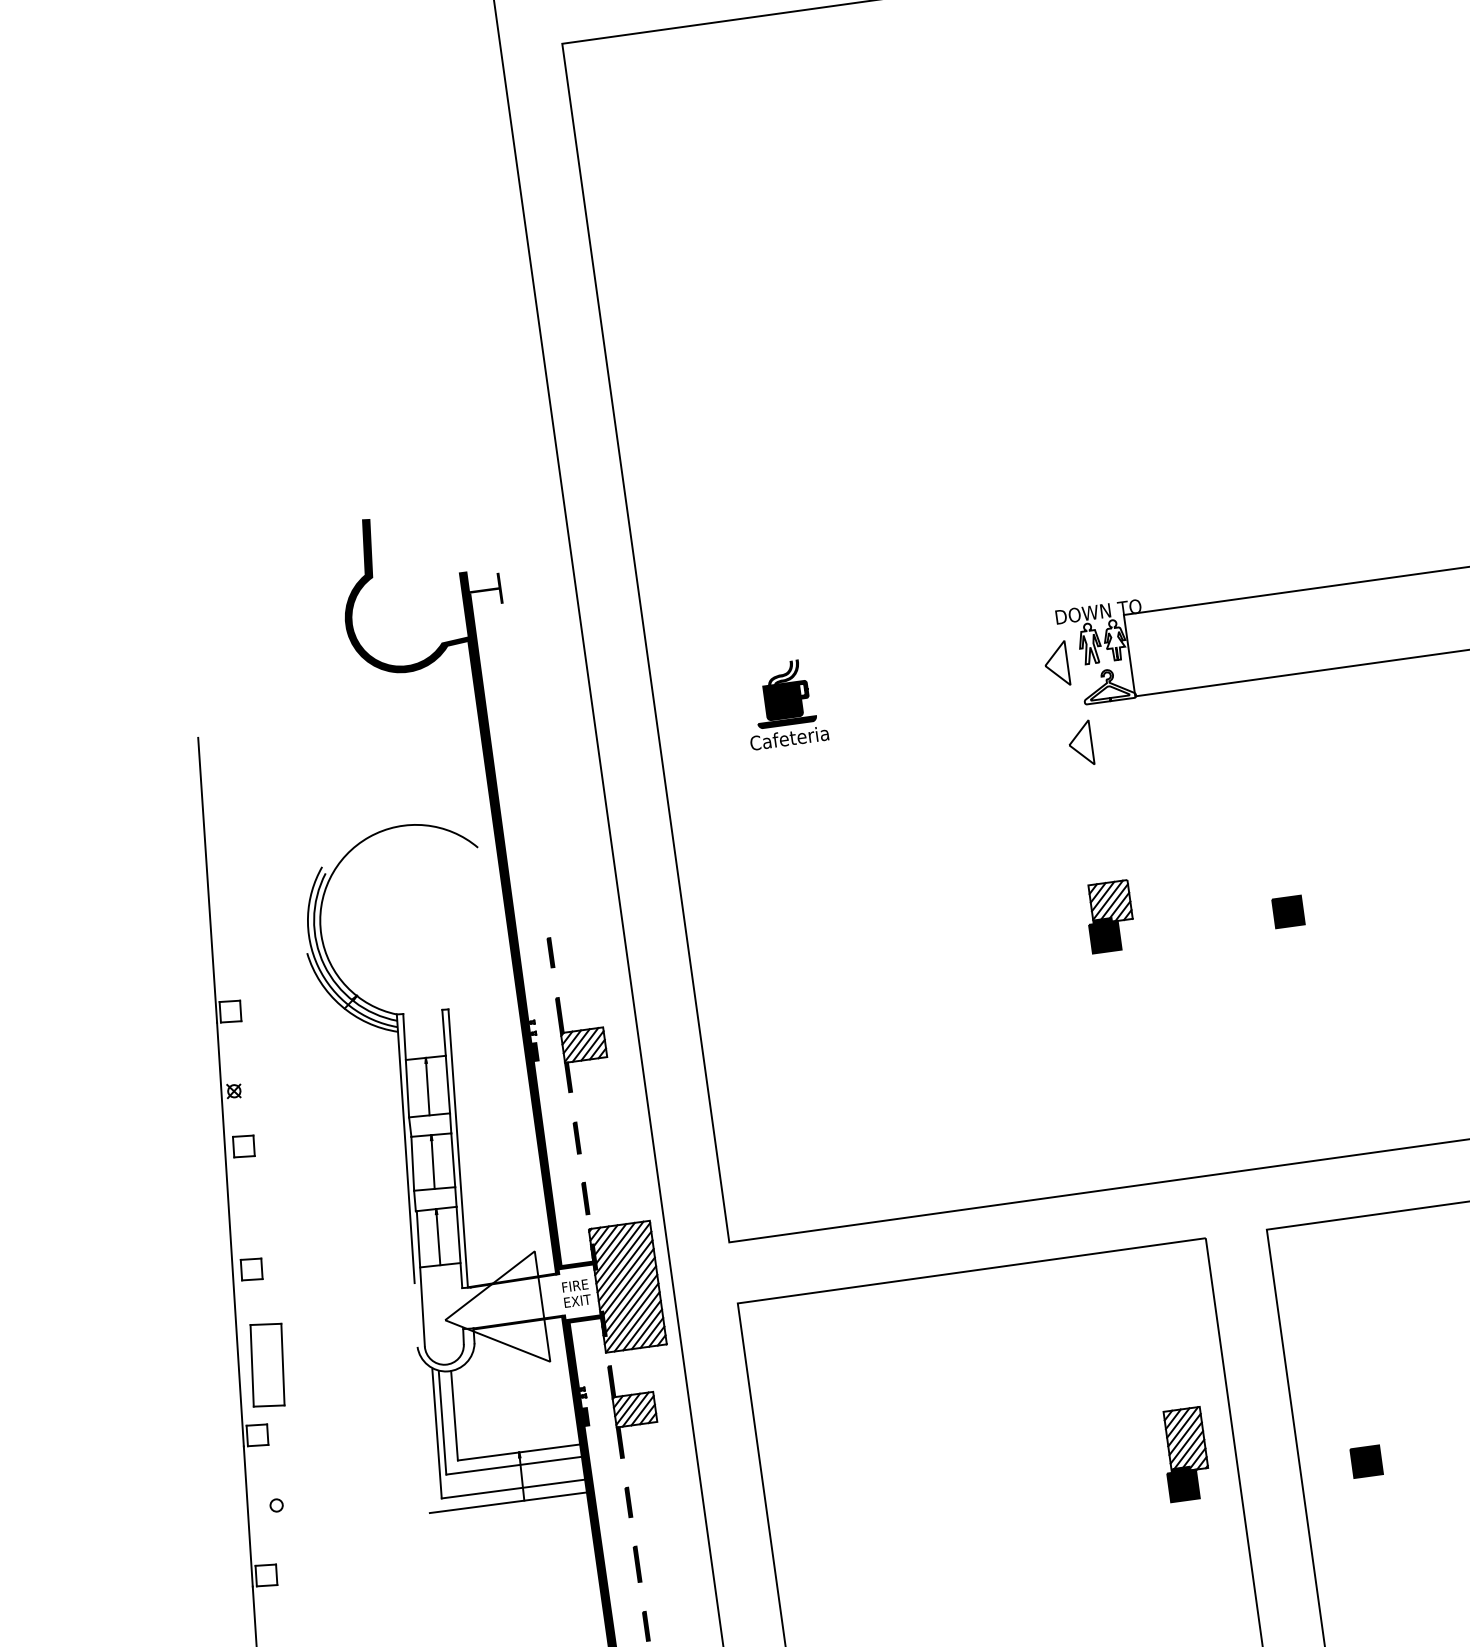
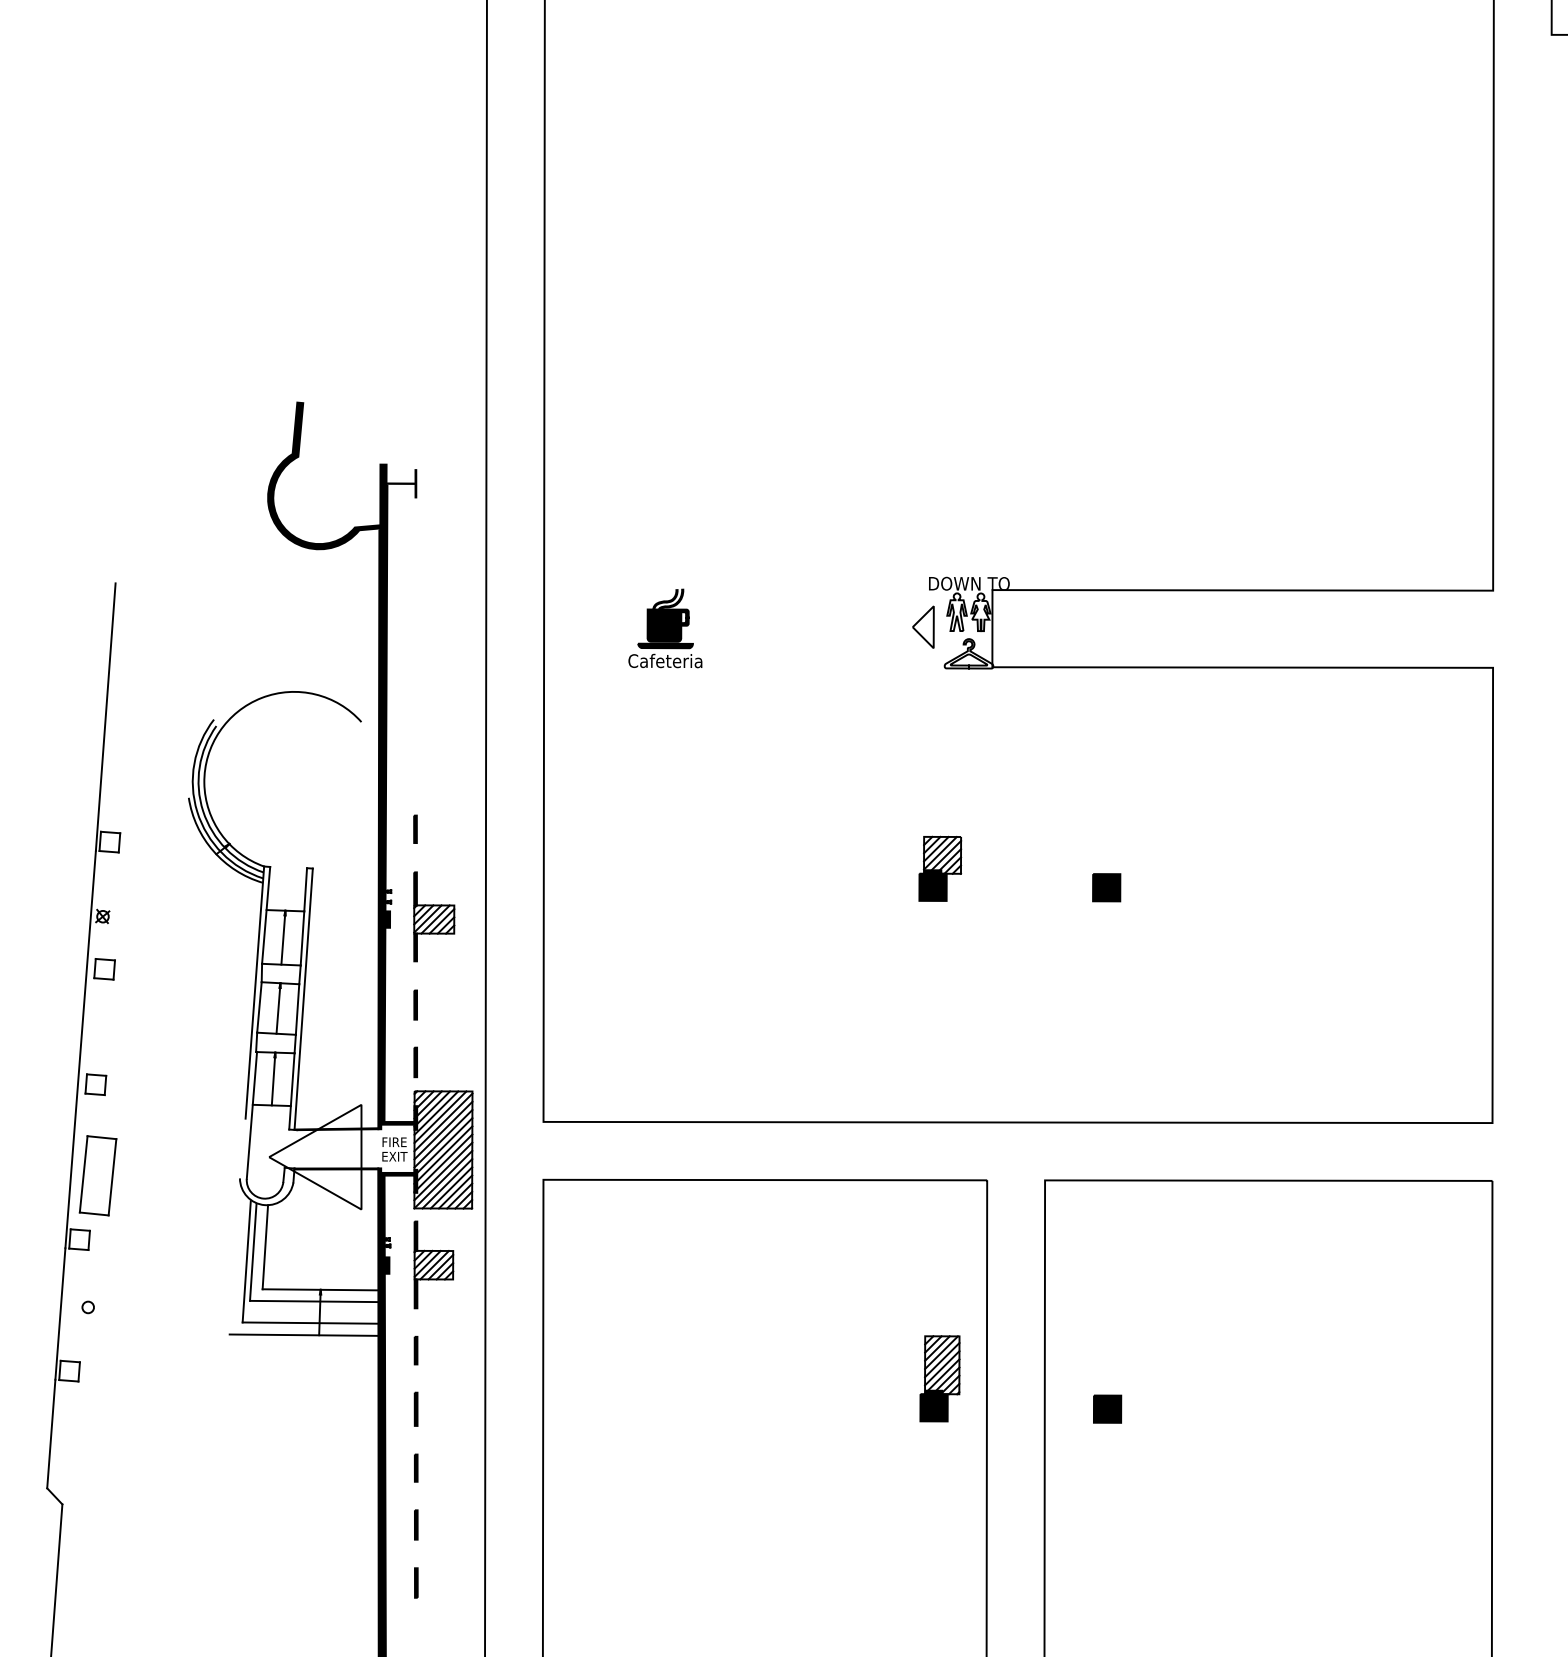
part: (1080, 743) -> (935, 703), removed

